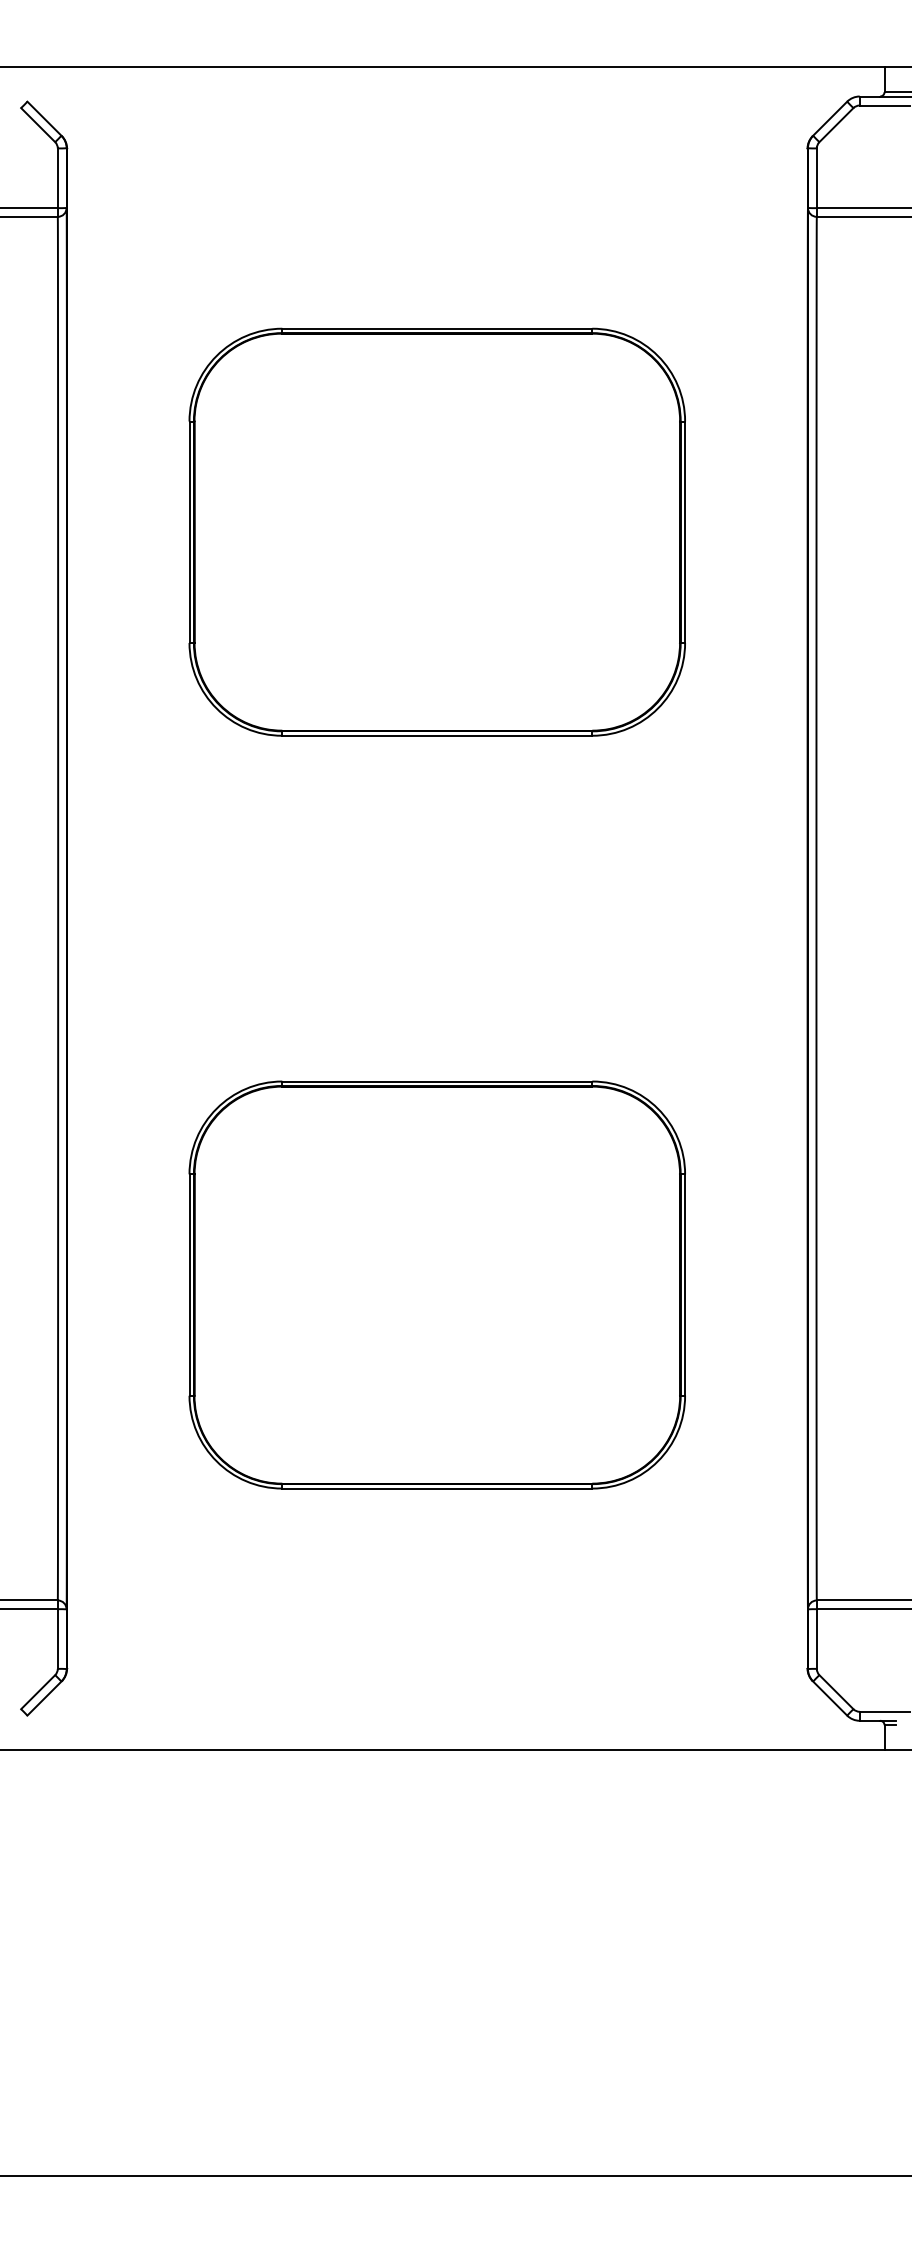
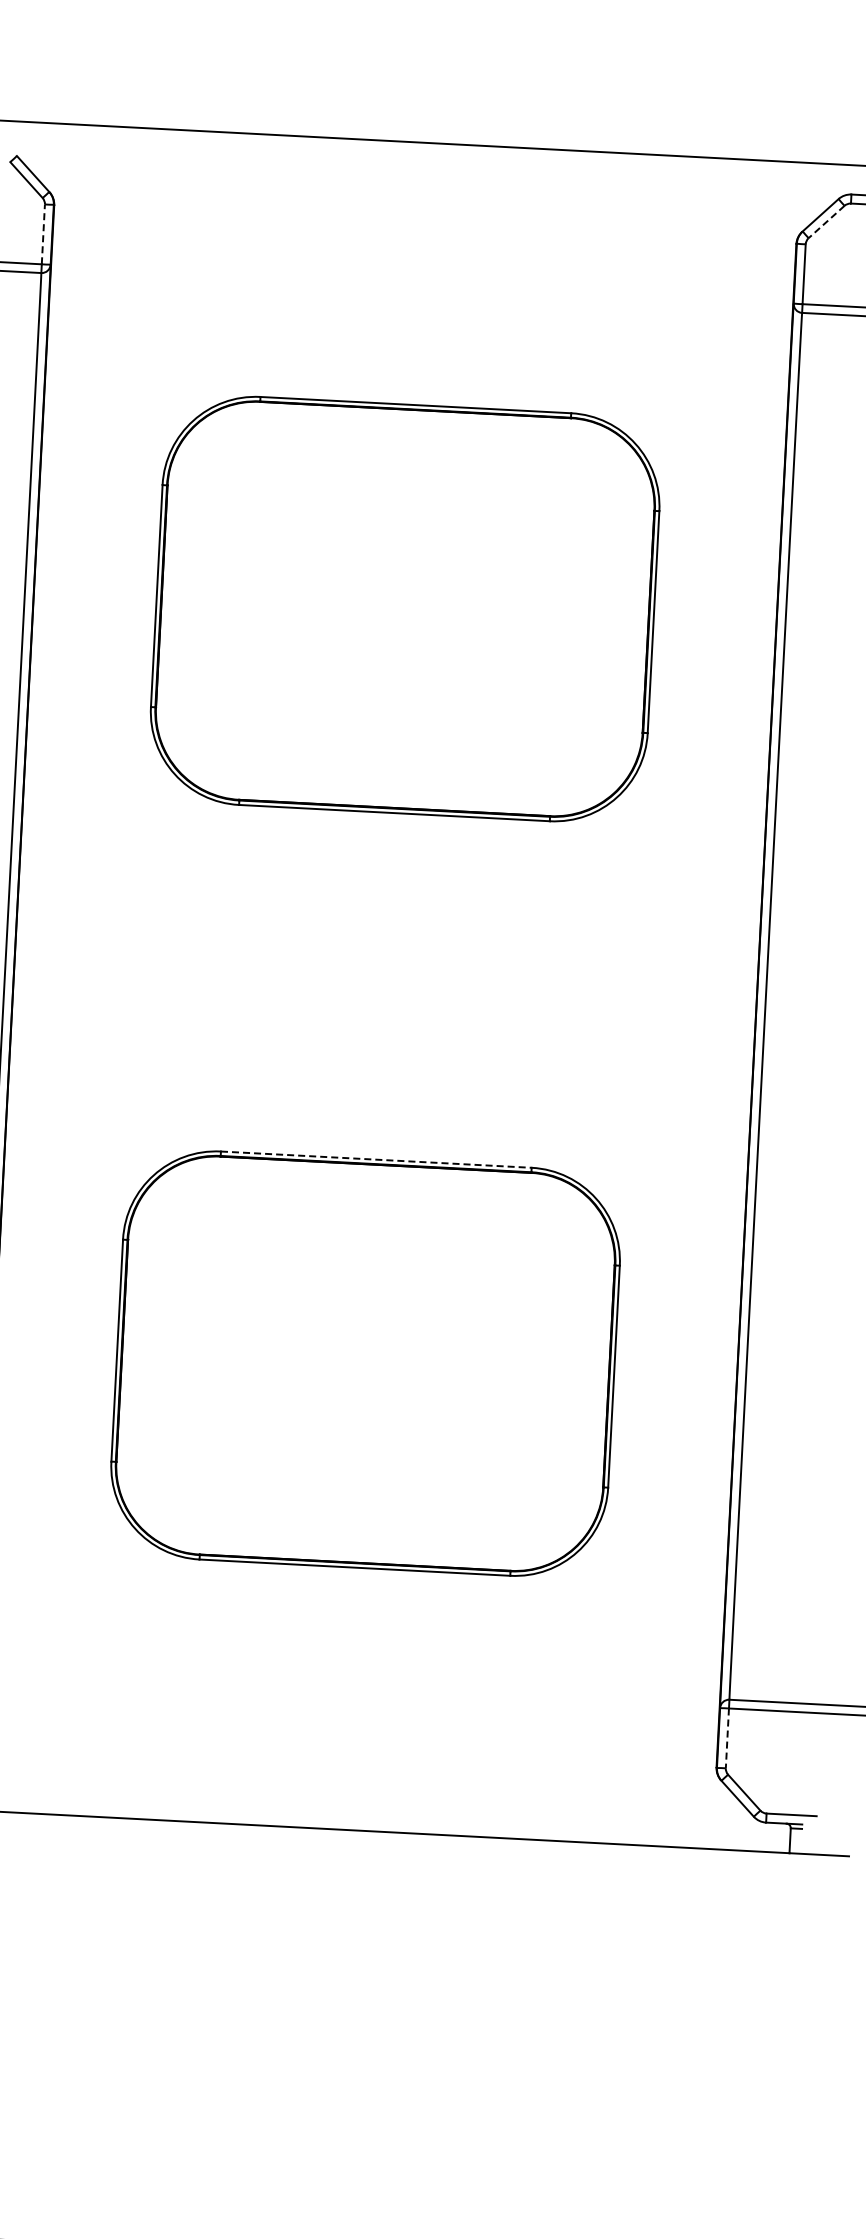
line: (836, 125) -> (826, 222), solid -> dashed
line: (57, 178) -> (43, 234), solid -> dashed
line: (437, 1081) -> (376, 1159), solid -> dashed
line: (816, 1639) -> (727, 1738), solid -> dashed

